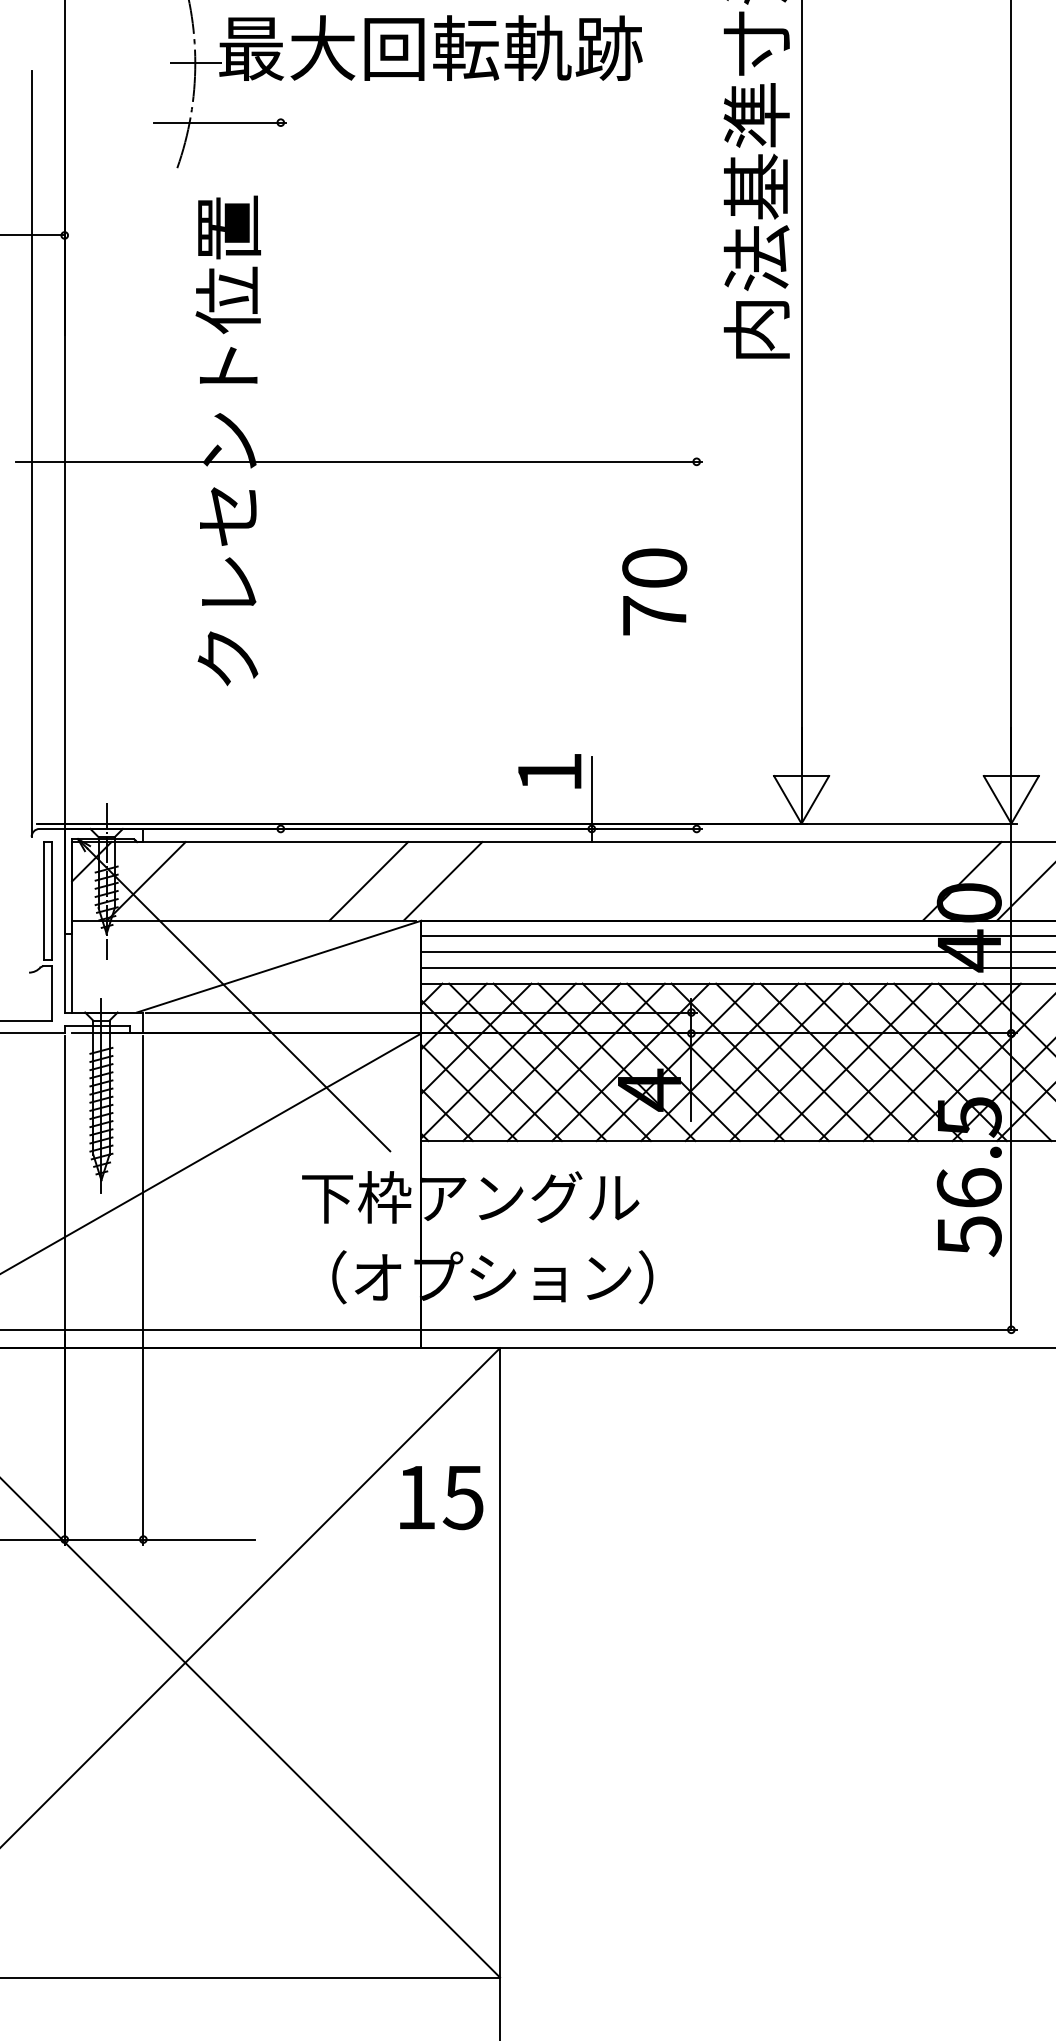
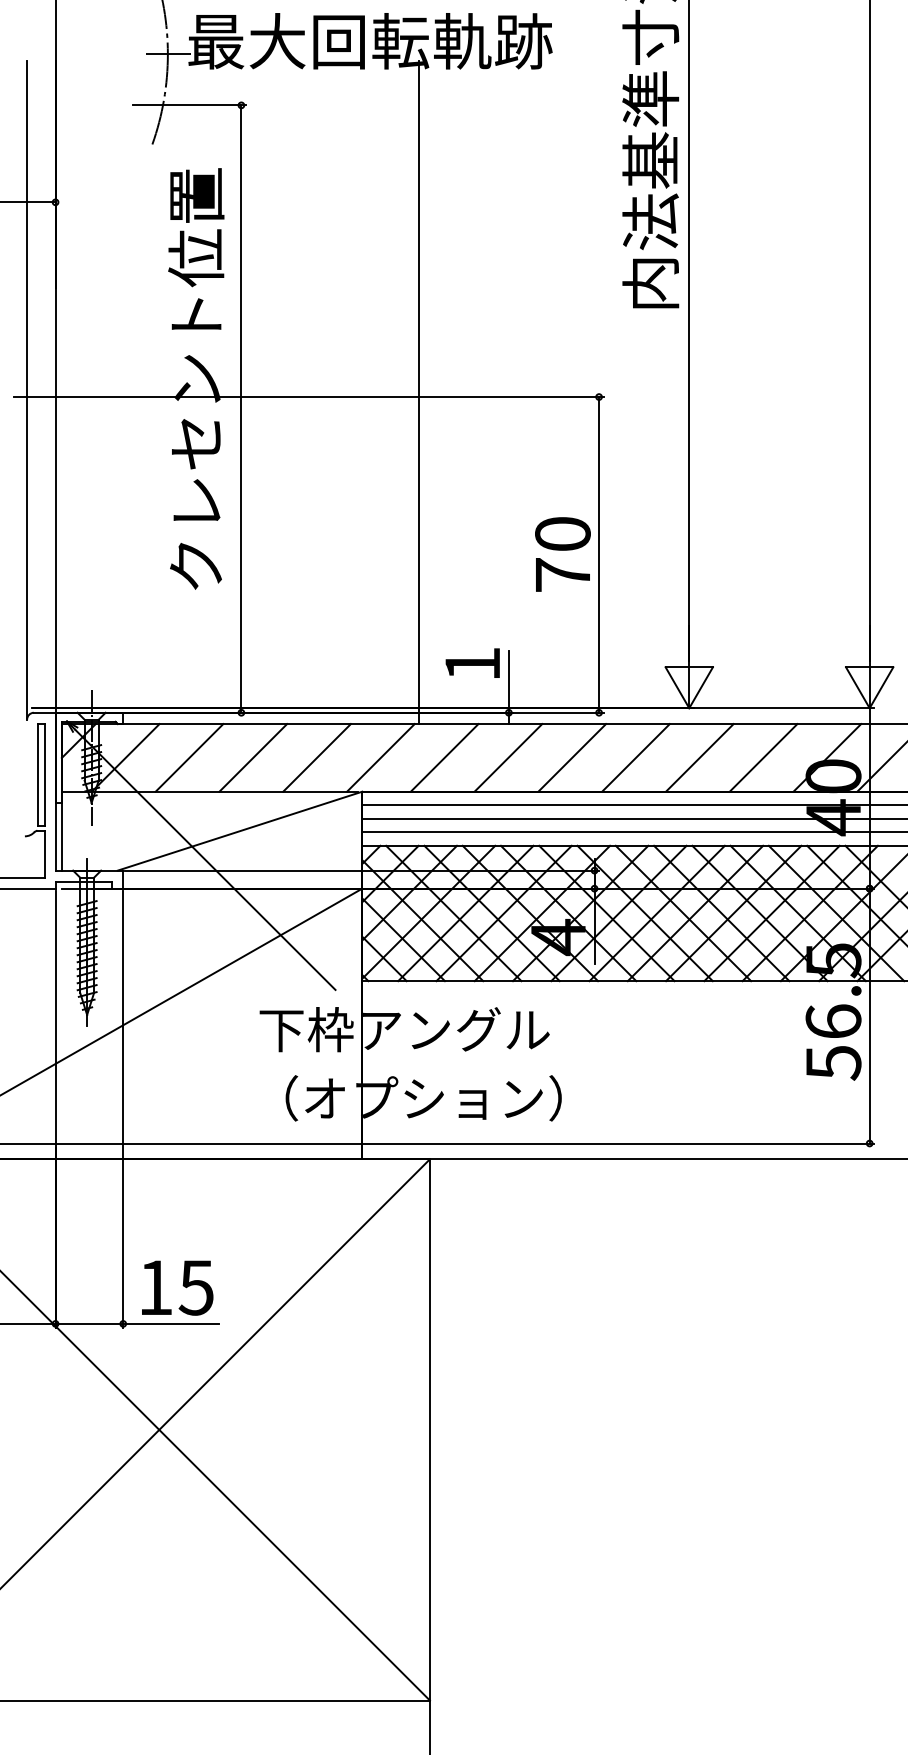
line: (486, 456) -> (418, 392), added
line: (280, 475) -> (241, 408), added
text: (654, 591) -> (562, 554), moved
line: (696, 644) -> (598, 554), added
line: (220, 881) -> (189, 757), added
line: (294, 881) -> (253, 757), added
line: (516, 881) -> (444, 757), added
line: (590, 881) -> (507, 757), added
line: (665, 881) -> (572, 757), added
line: (739, 881) -> (635, 757), added
line: (813, 881) -> (699, 757), added
line: (887, 881) -> (763, 757), added
text: (441, 1498) -> (177, 1288), moved

